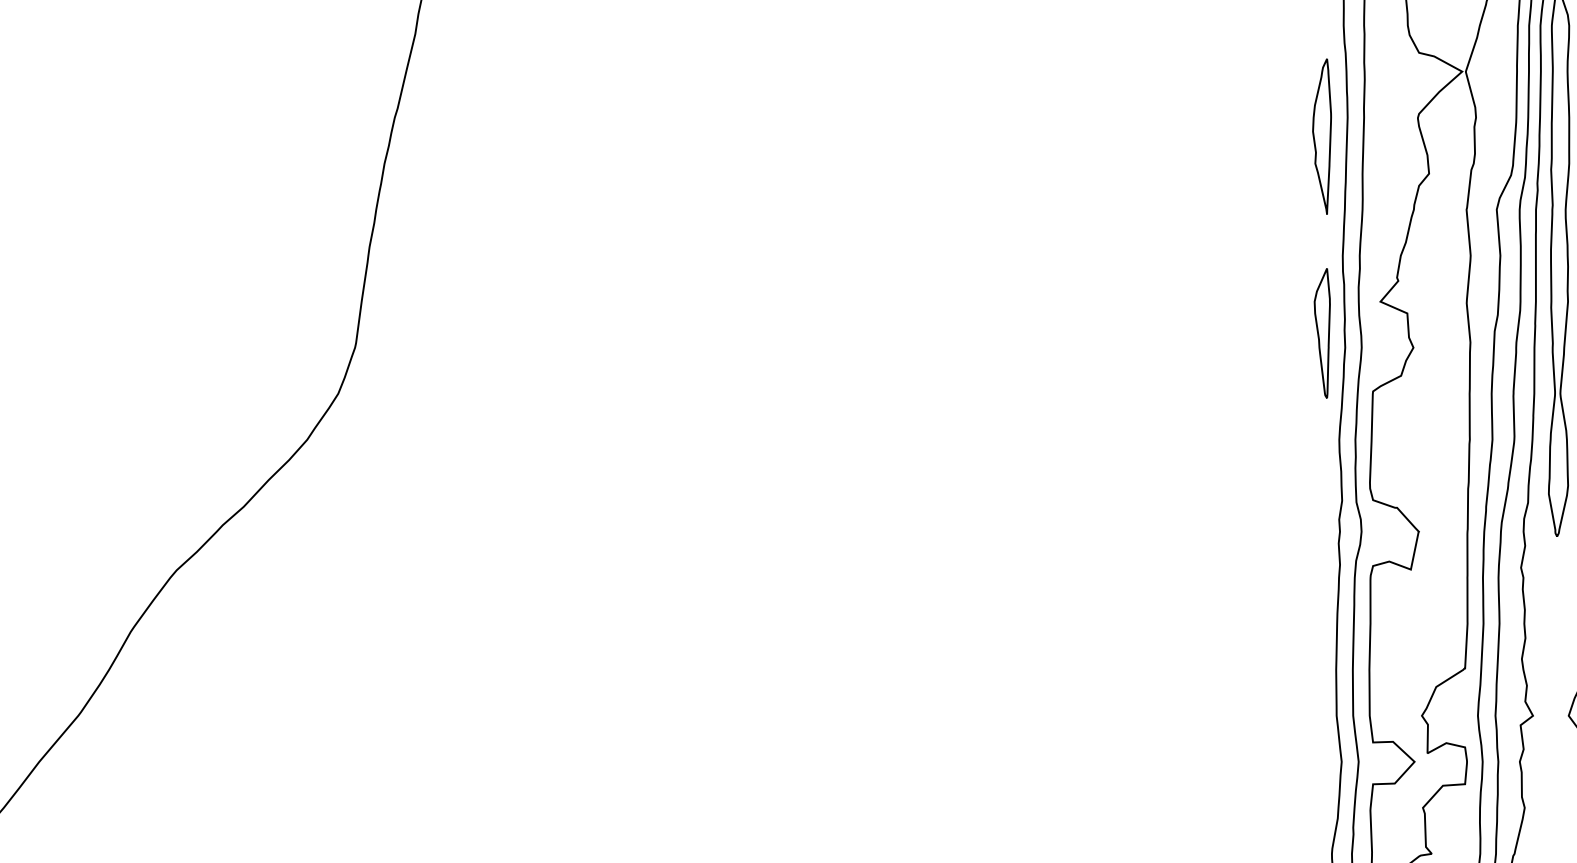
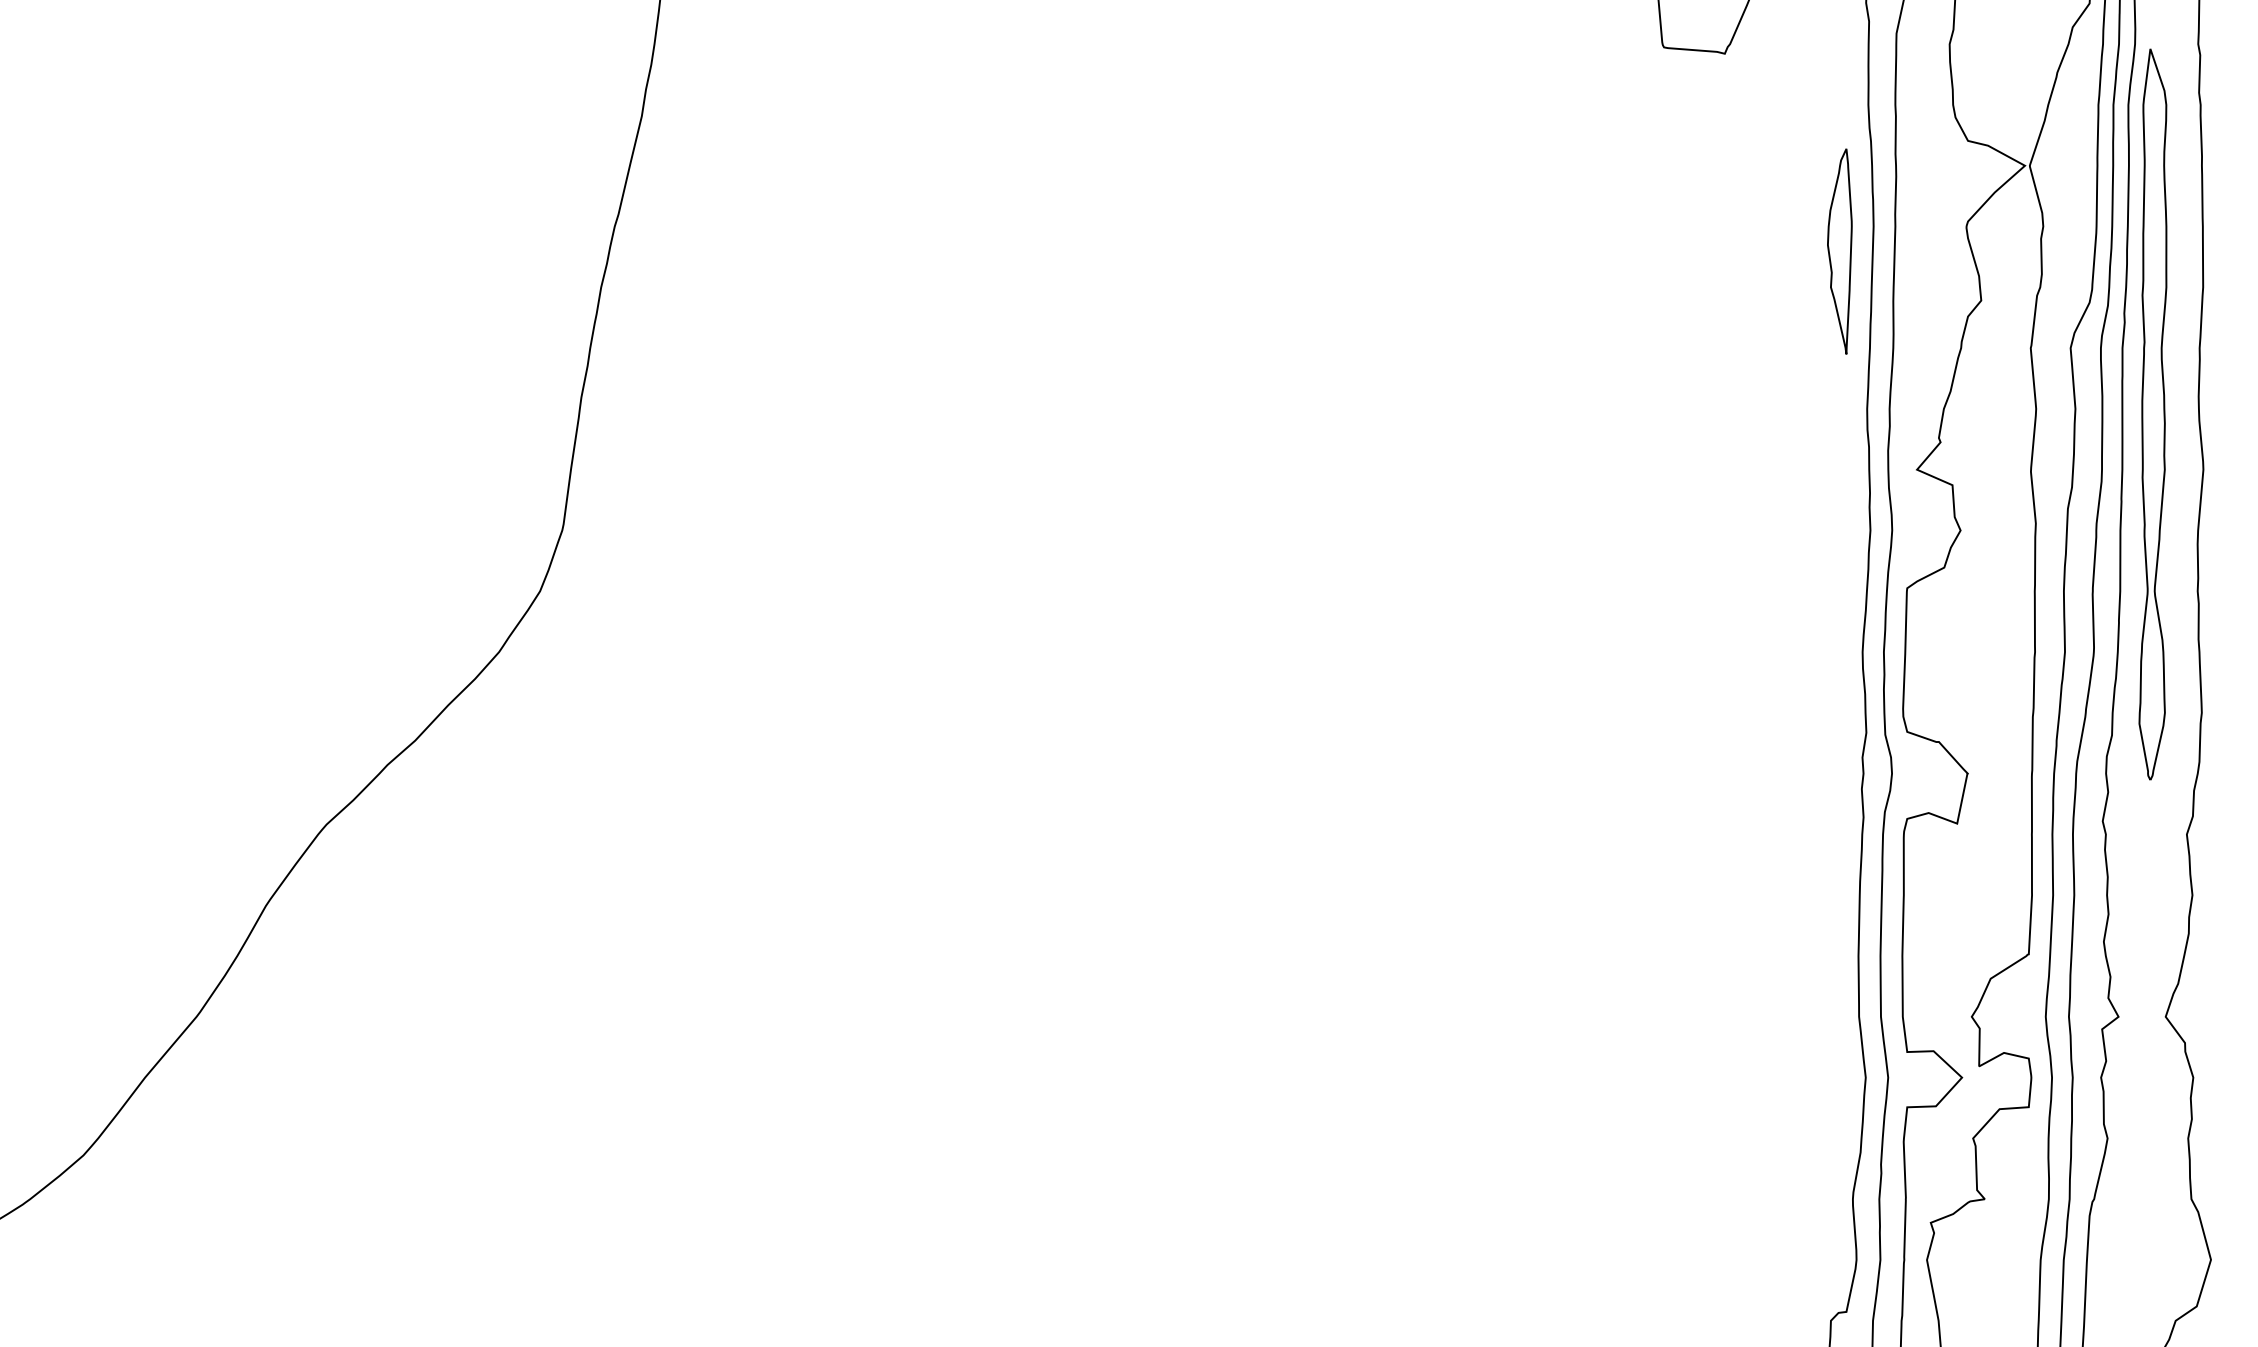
part: (1322, 333) -> (1840, 511), removed

